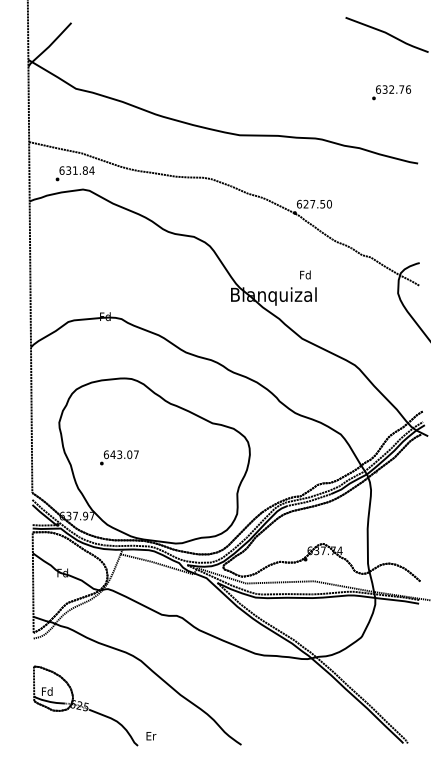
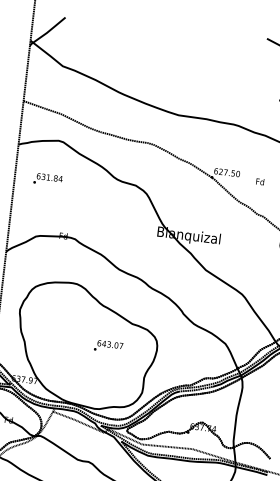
text: (74, 173) -> (47, 179), moved
text: (305, 274) -> (260, 181), moved
text: (119, 457) -> (108, 346), moved

